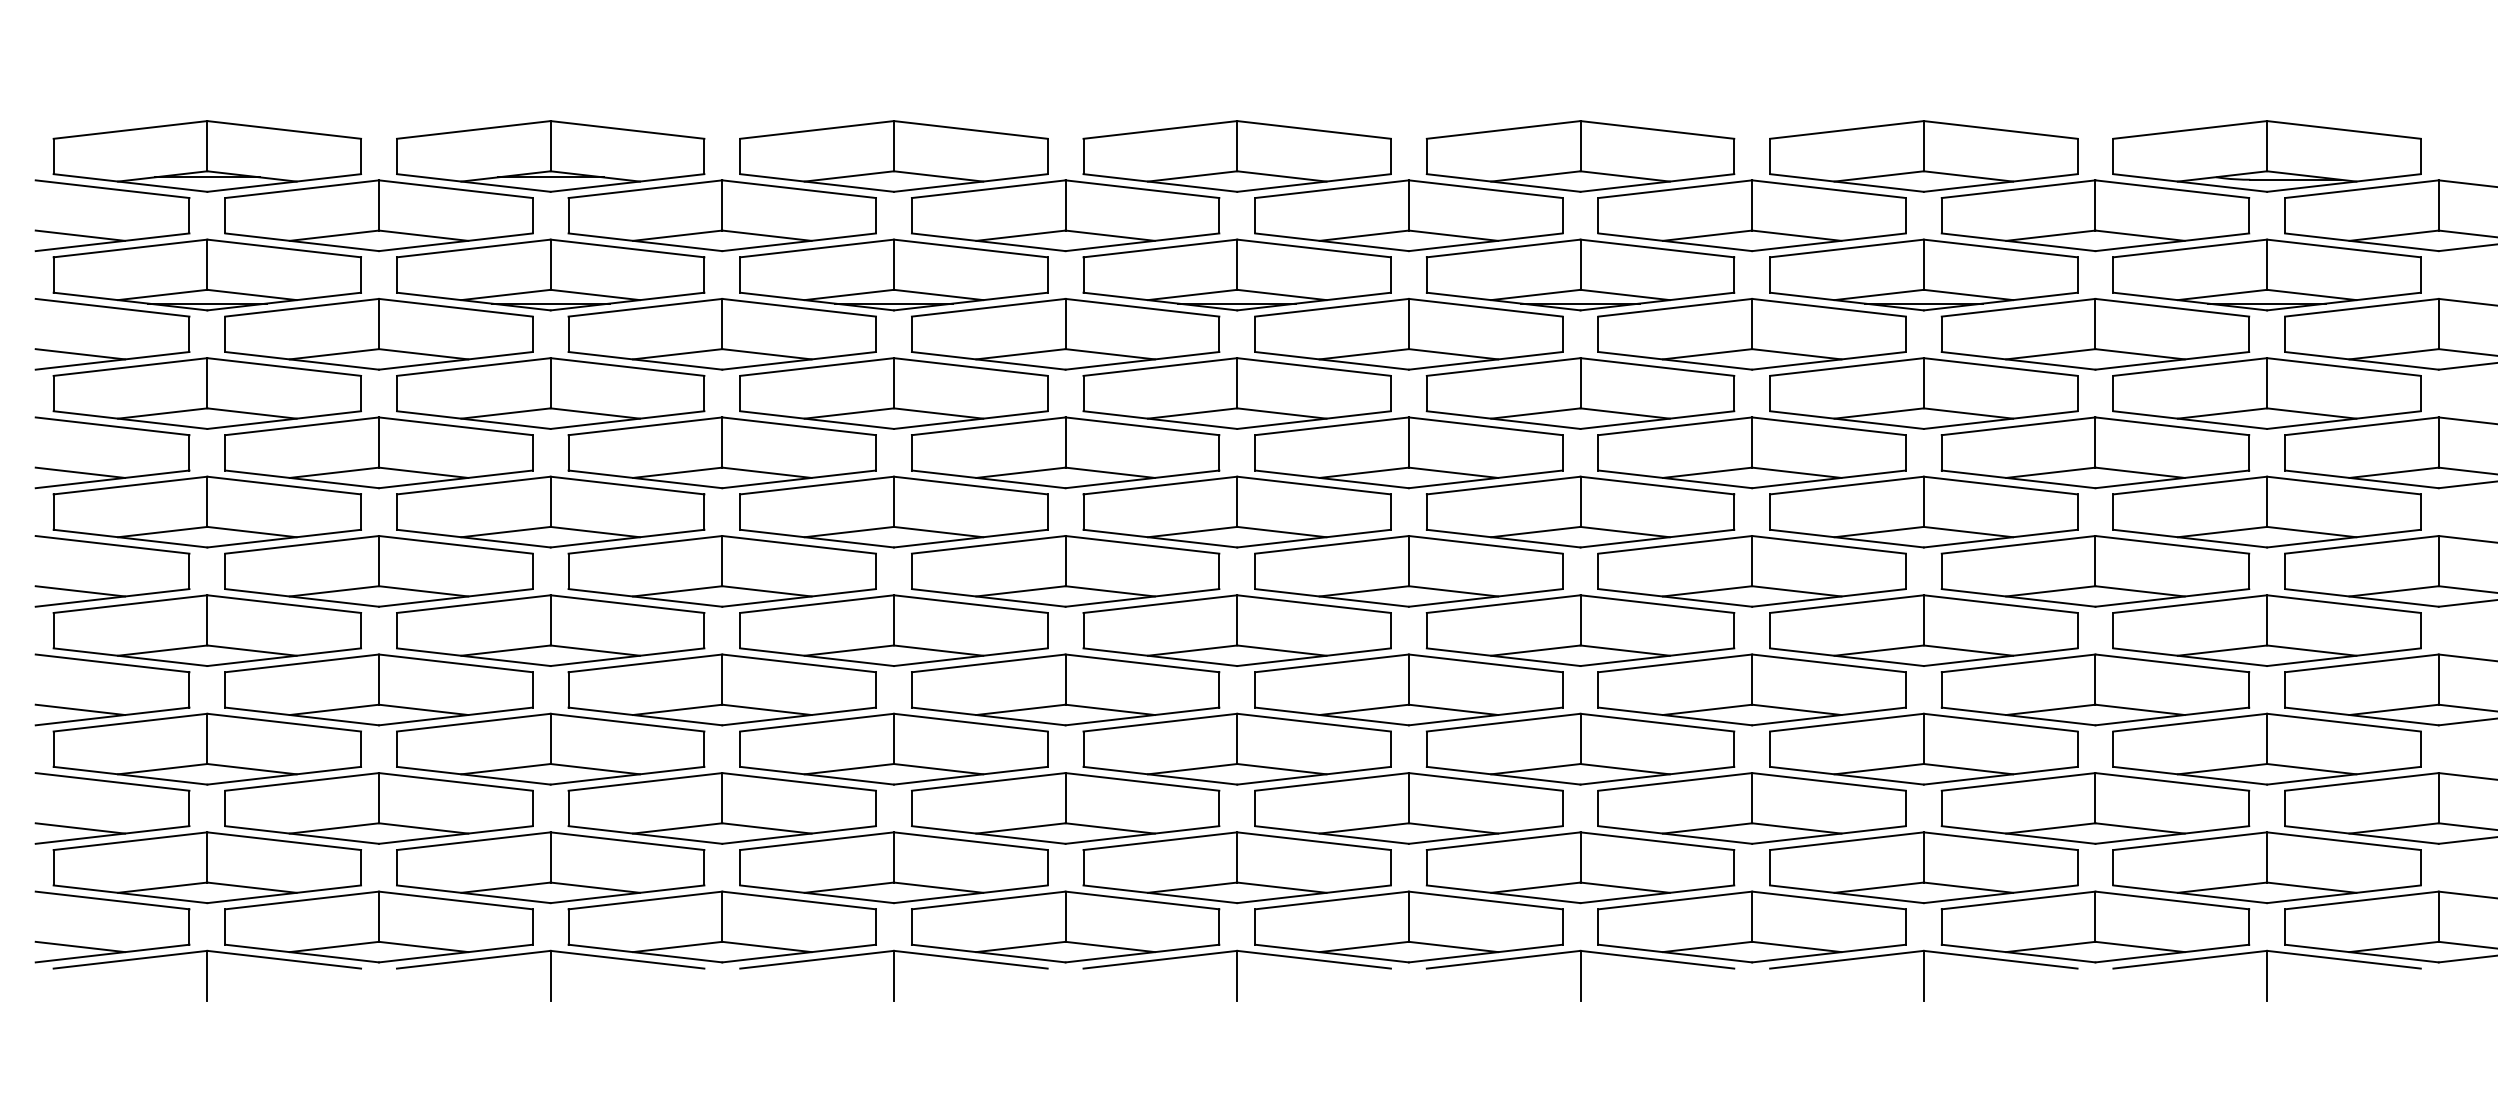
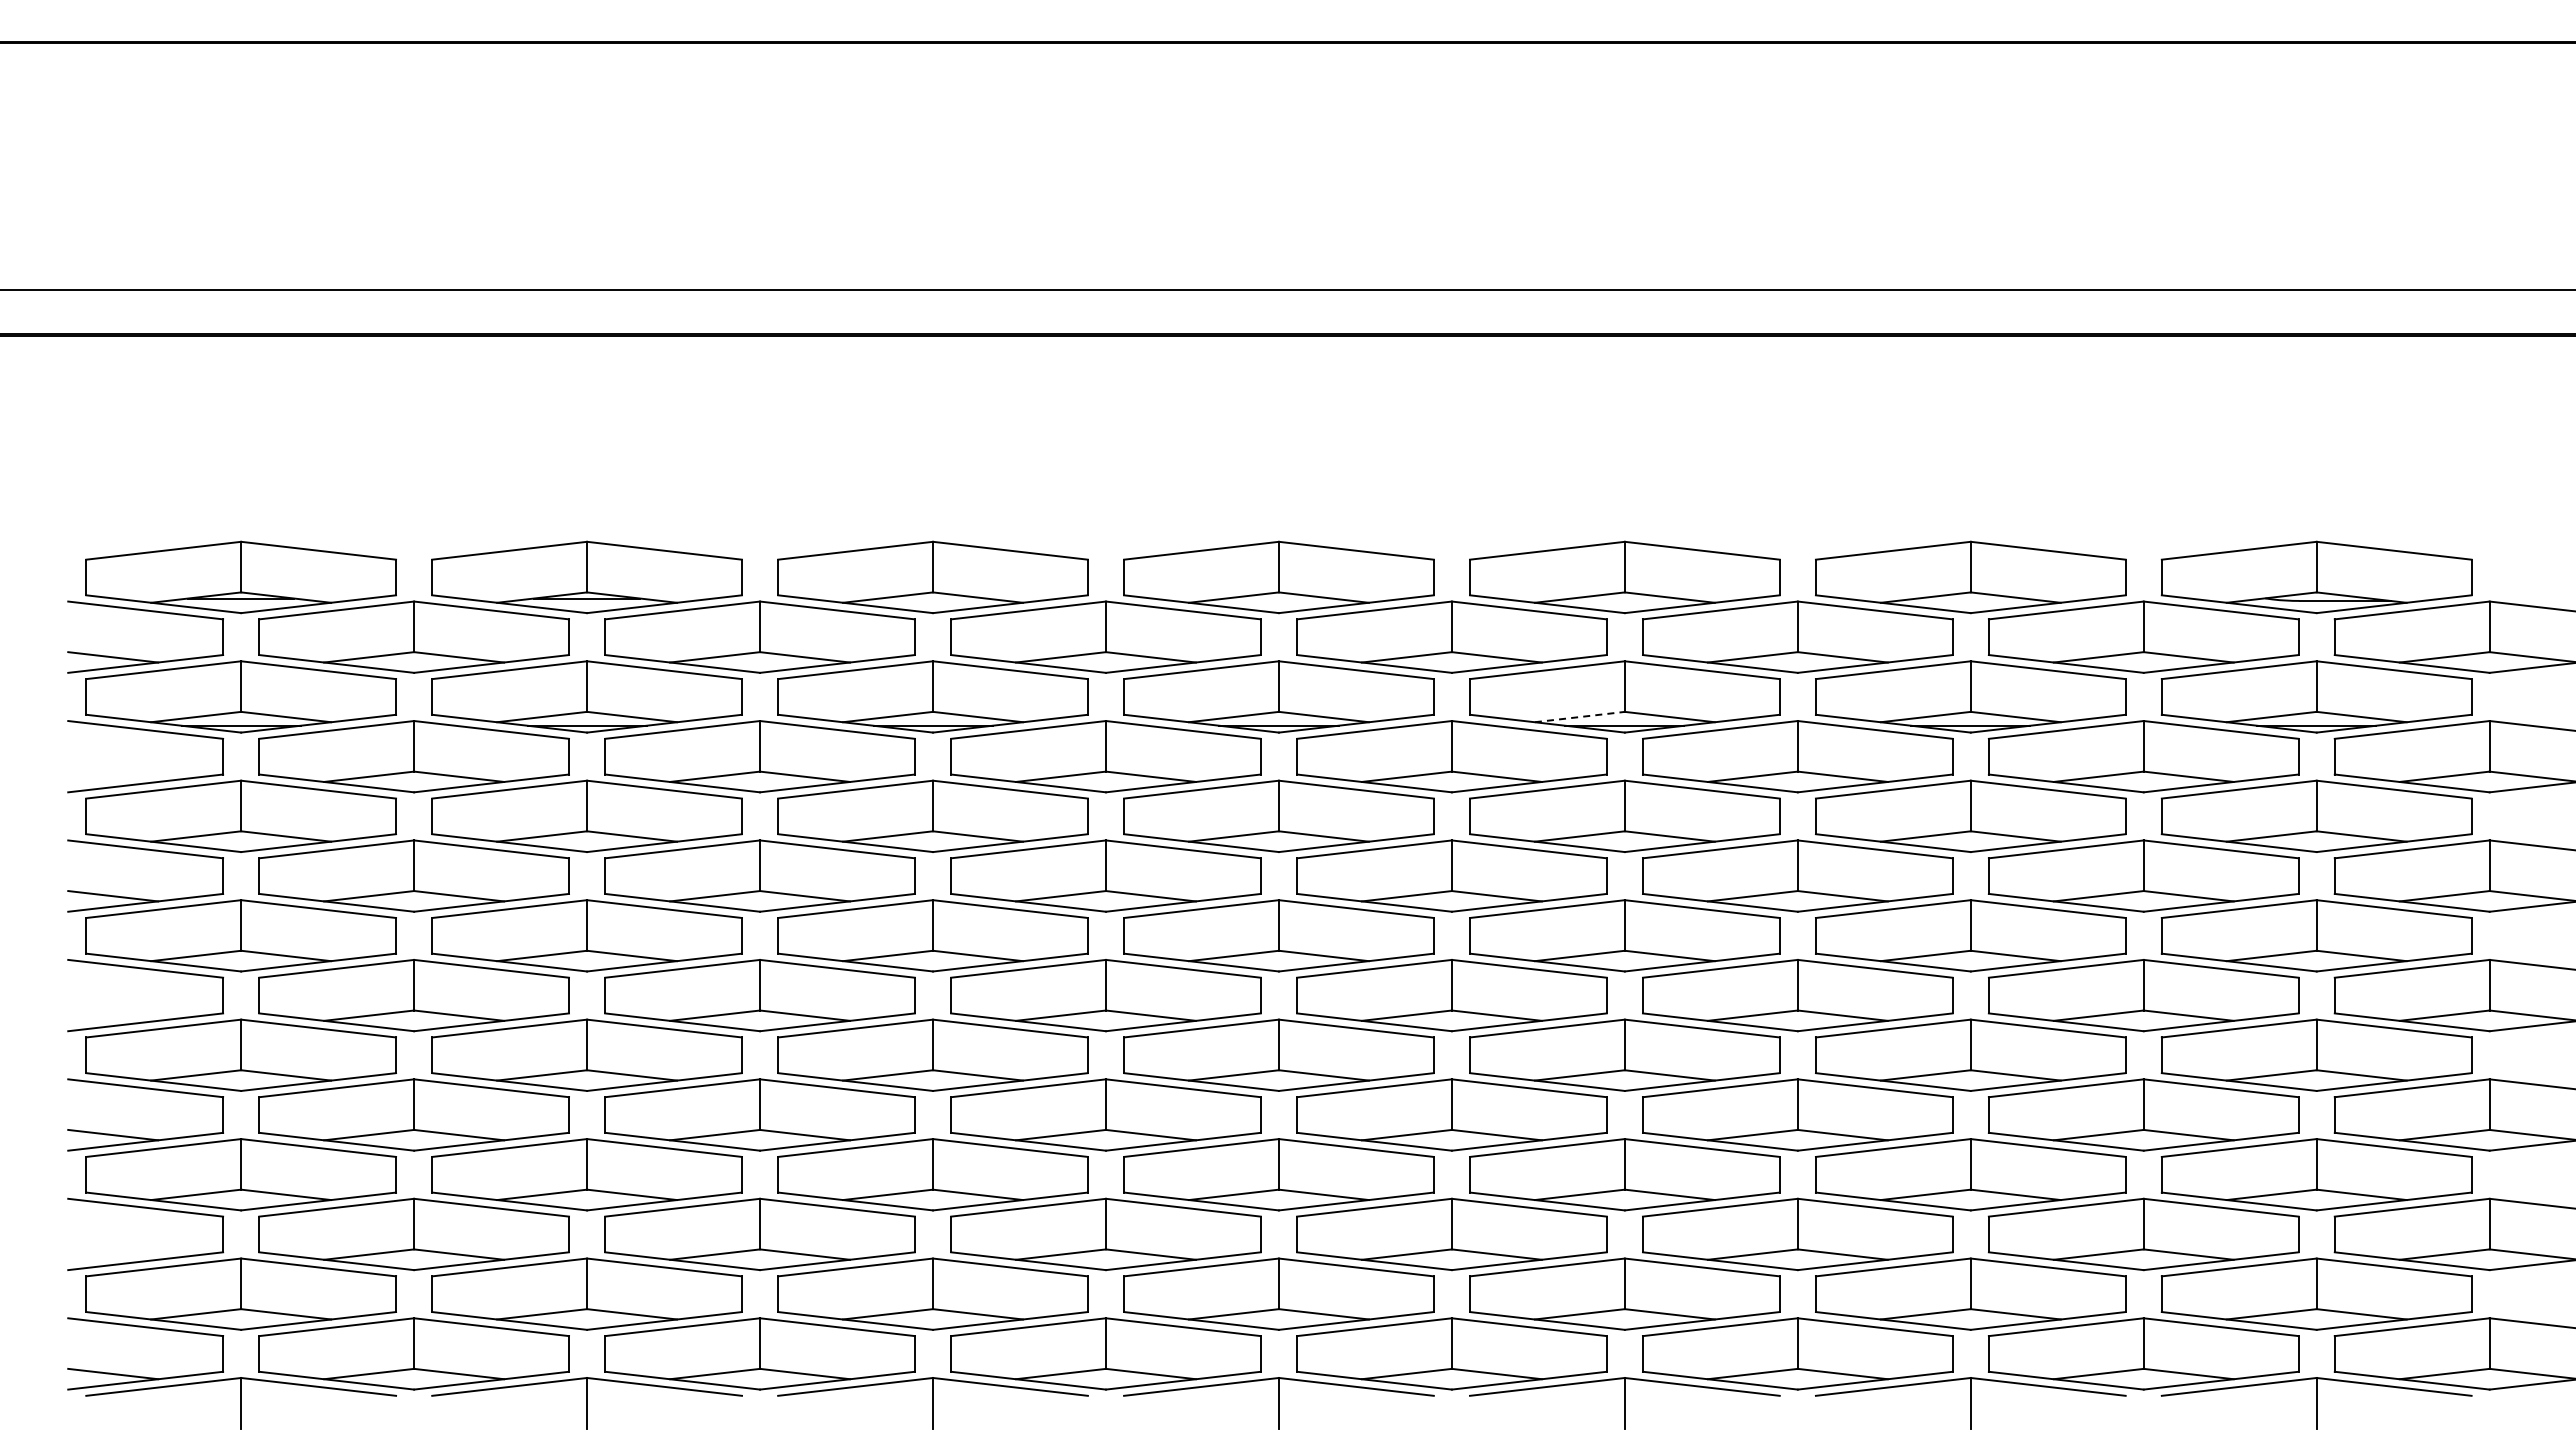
line: (1536, 295) -> (1580, 717), solid -> dashed
line: (80, 353) -> (113, 776), removed
line: (80, 591) -> (113, 1015), removed
line: (80, 828) -> (113, 1254), removed

